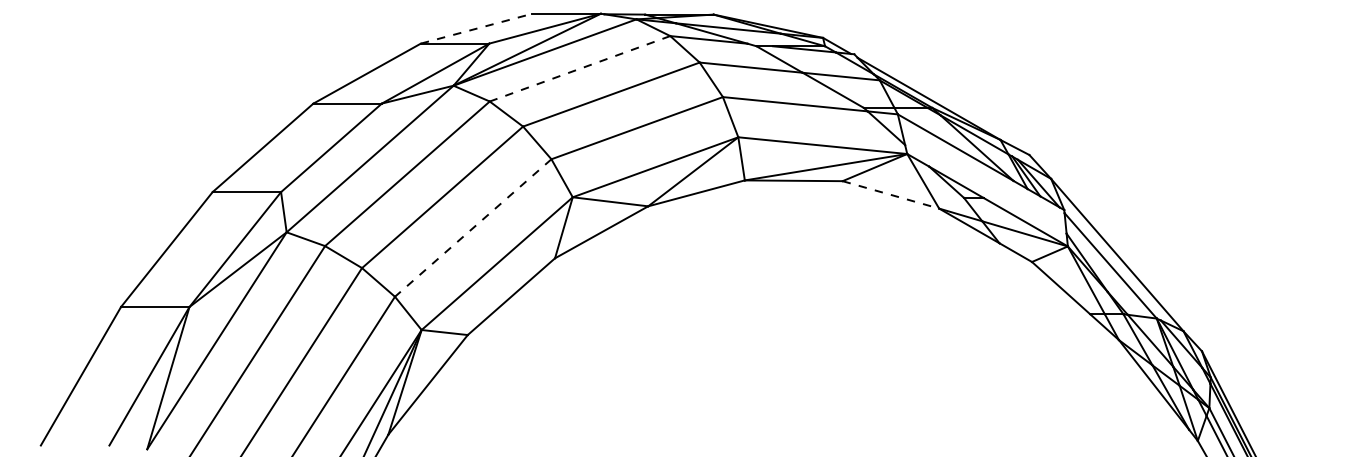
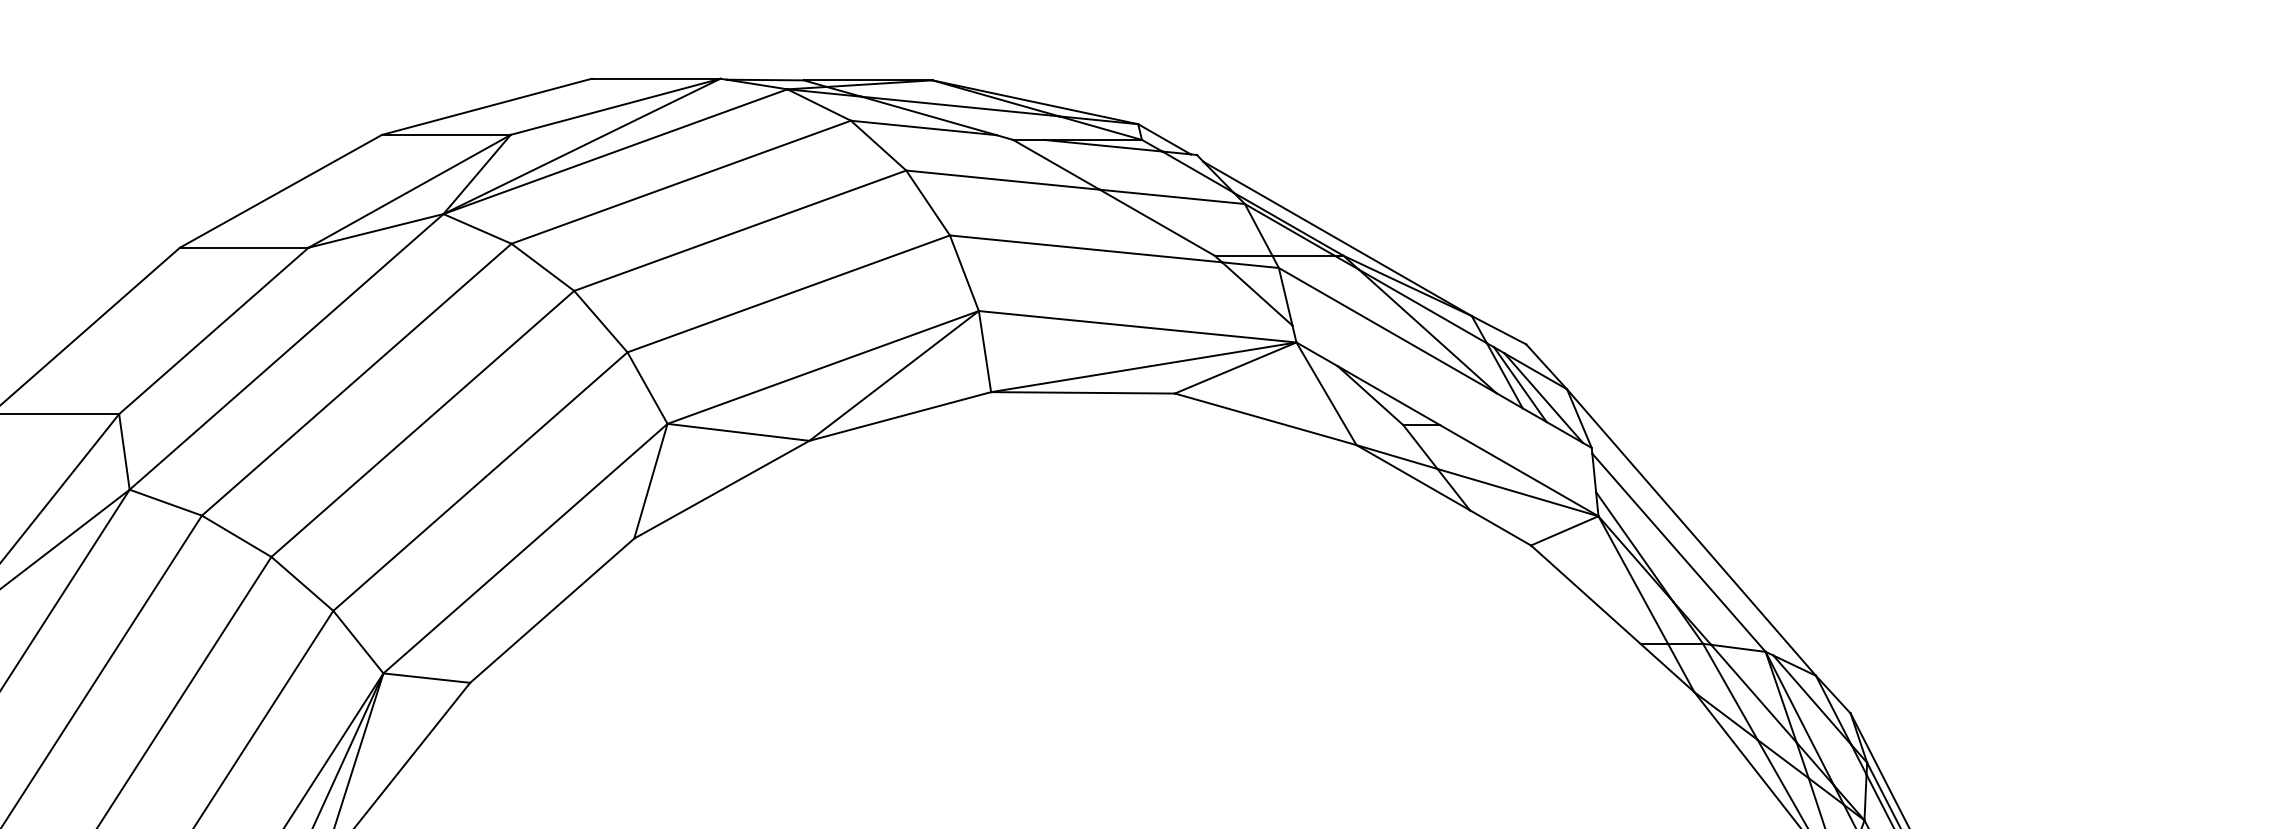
line: (476, 28) -> (486, 106), dashed -> solid
line: (579, 68) -> (680, 181), dashed -> solid
line: (891, 195) -> (1266, 420), dashed -> solid
line: (472, 228) -> (479, 482), dashed -> solid

